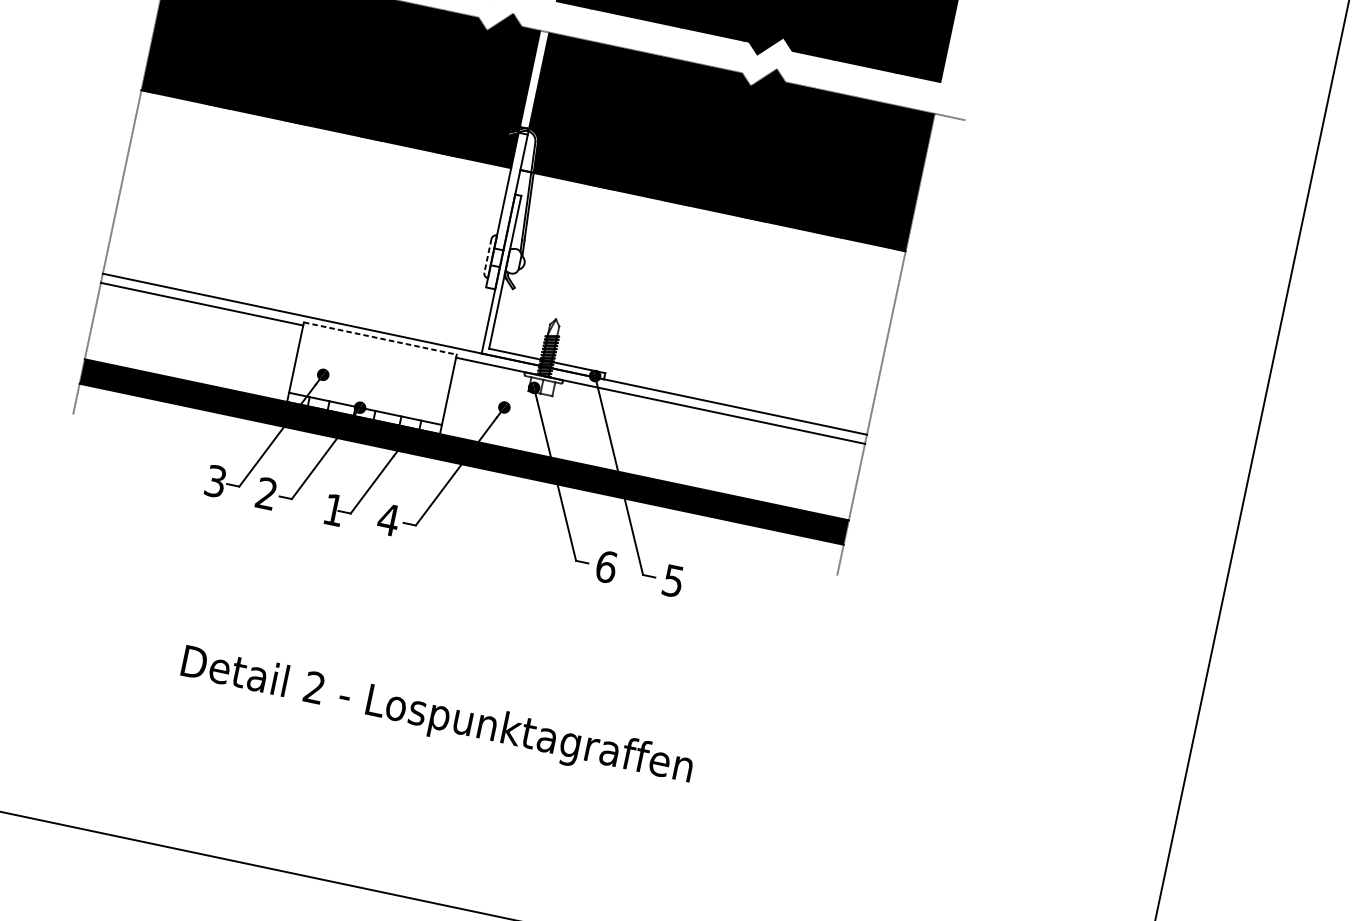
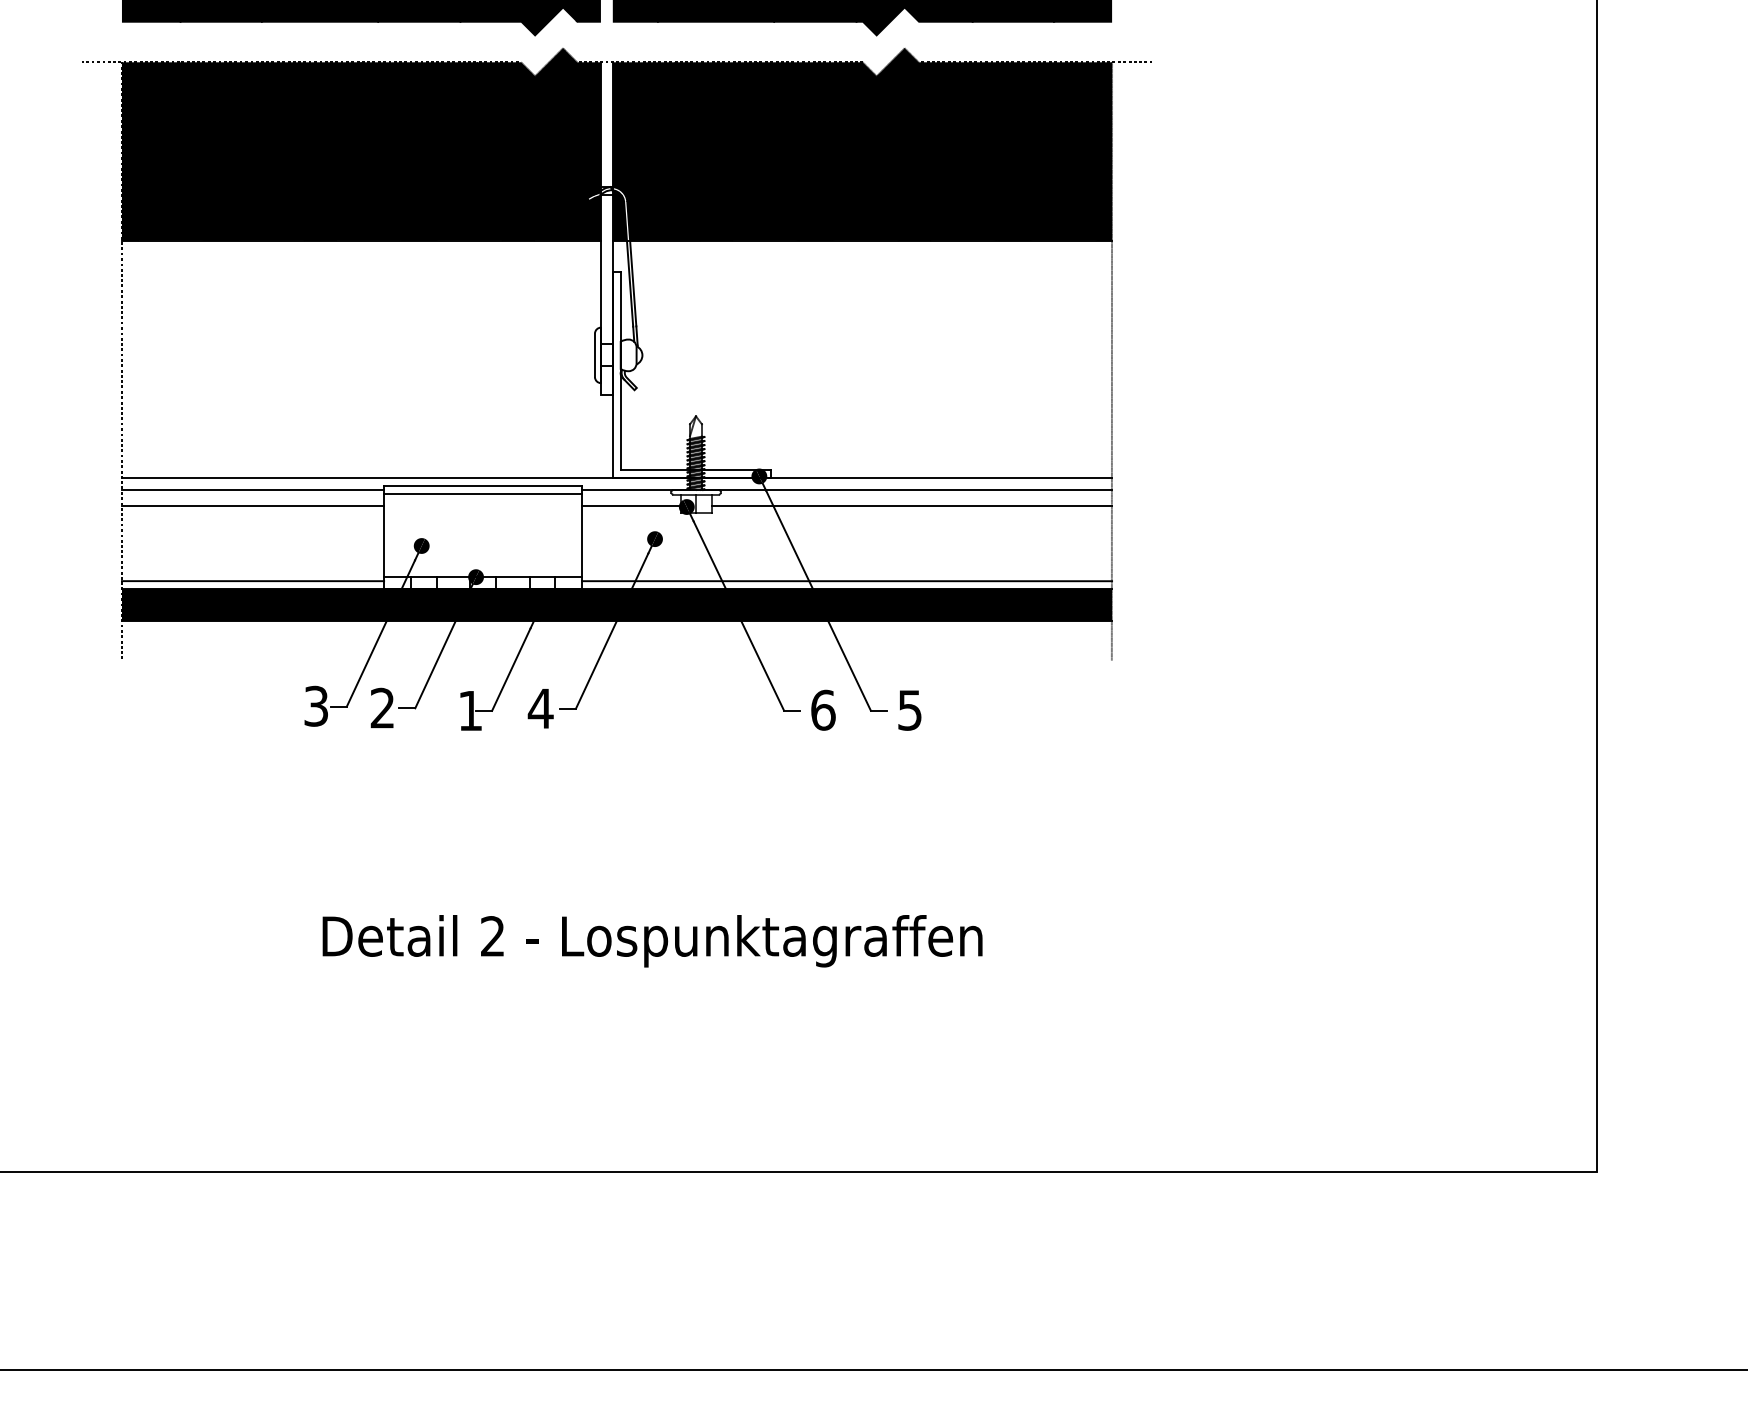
fill: (529, 151) -> (619, 215), added
line: (488, 256) -> (595, 355), dashed -> solid
line: (199, 316) -> (252, 505), added
line: (380, 338) -> (483, 486), dashed -> solid
line: (379, 345) -> (483, 494), added
line: (186, 374) -> (252, 581), added
line: (491, 377) -> (631, 505), added
line: (707, 423) -> (911, 505), added
line: (646, 471) -> (847, 581), added

